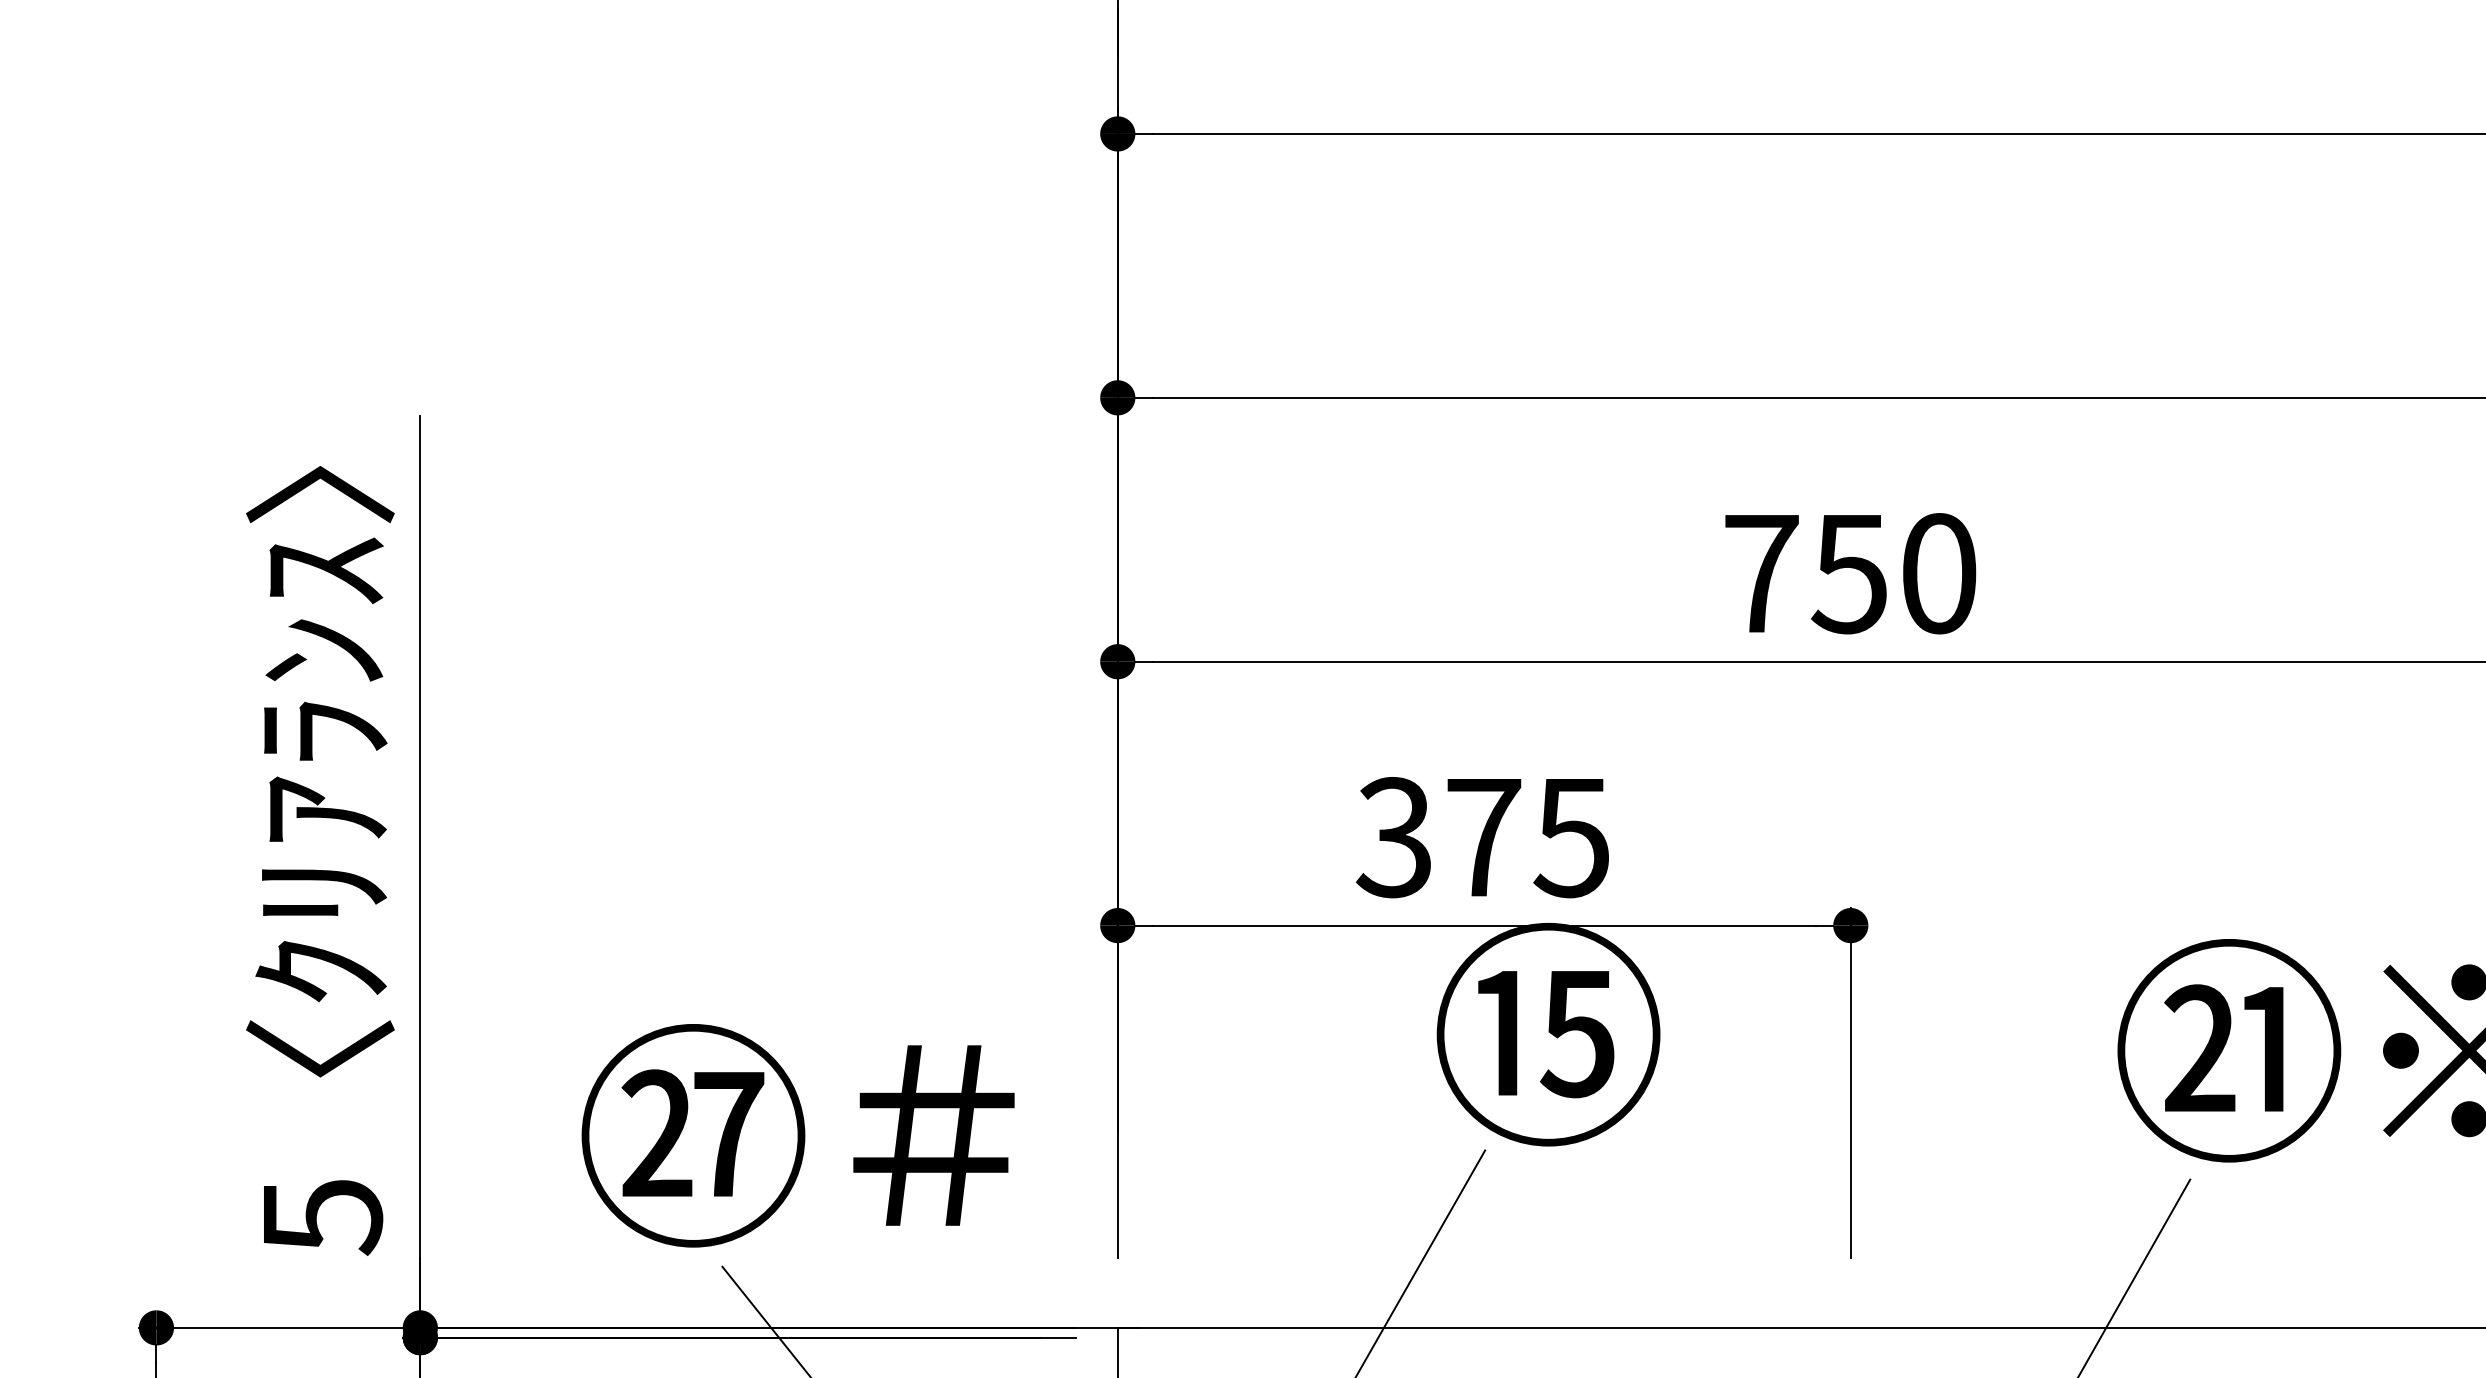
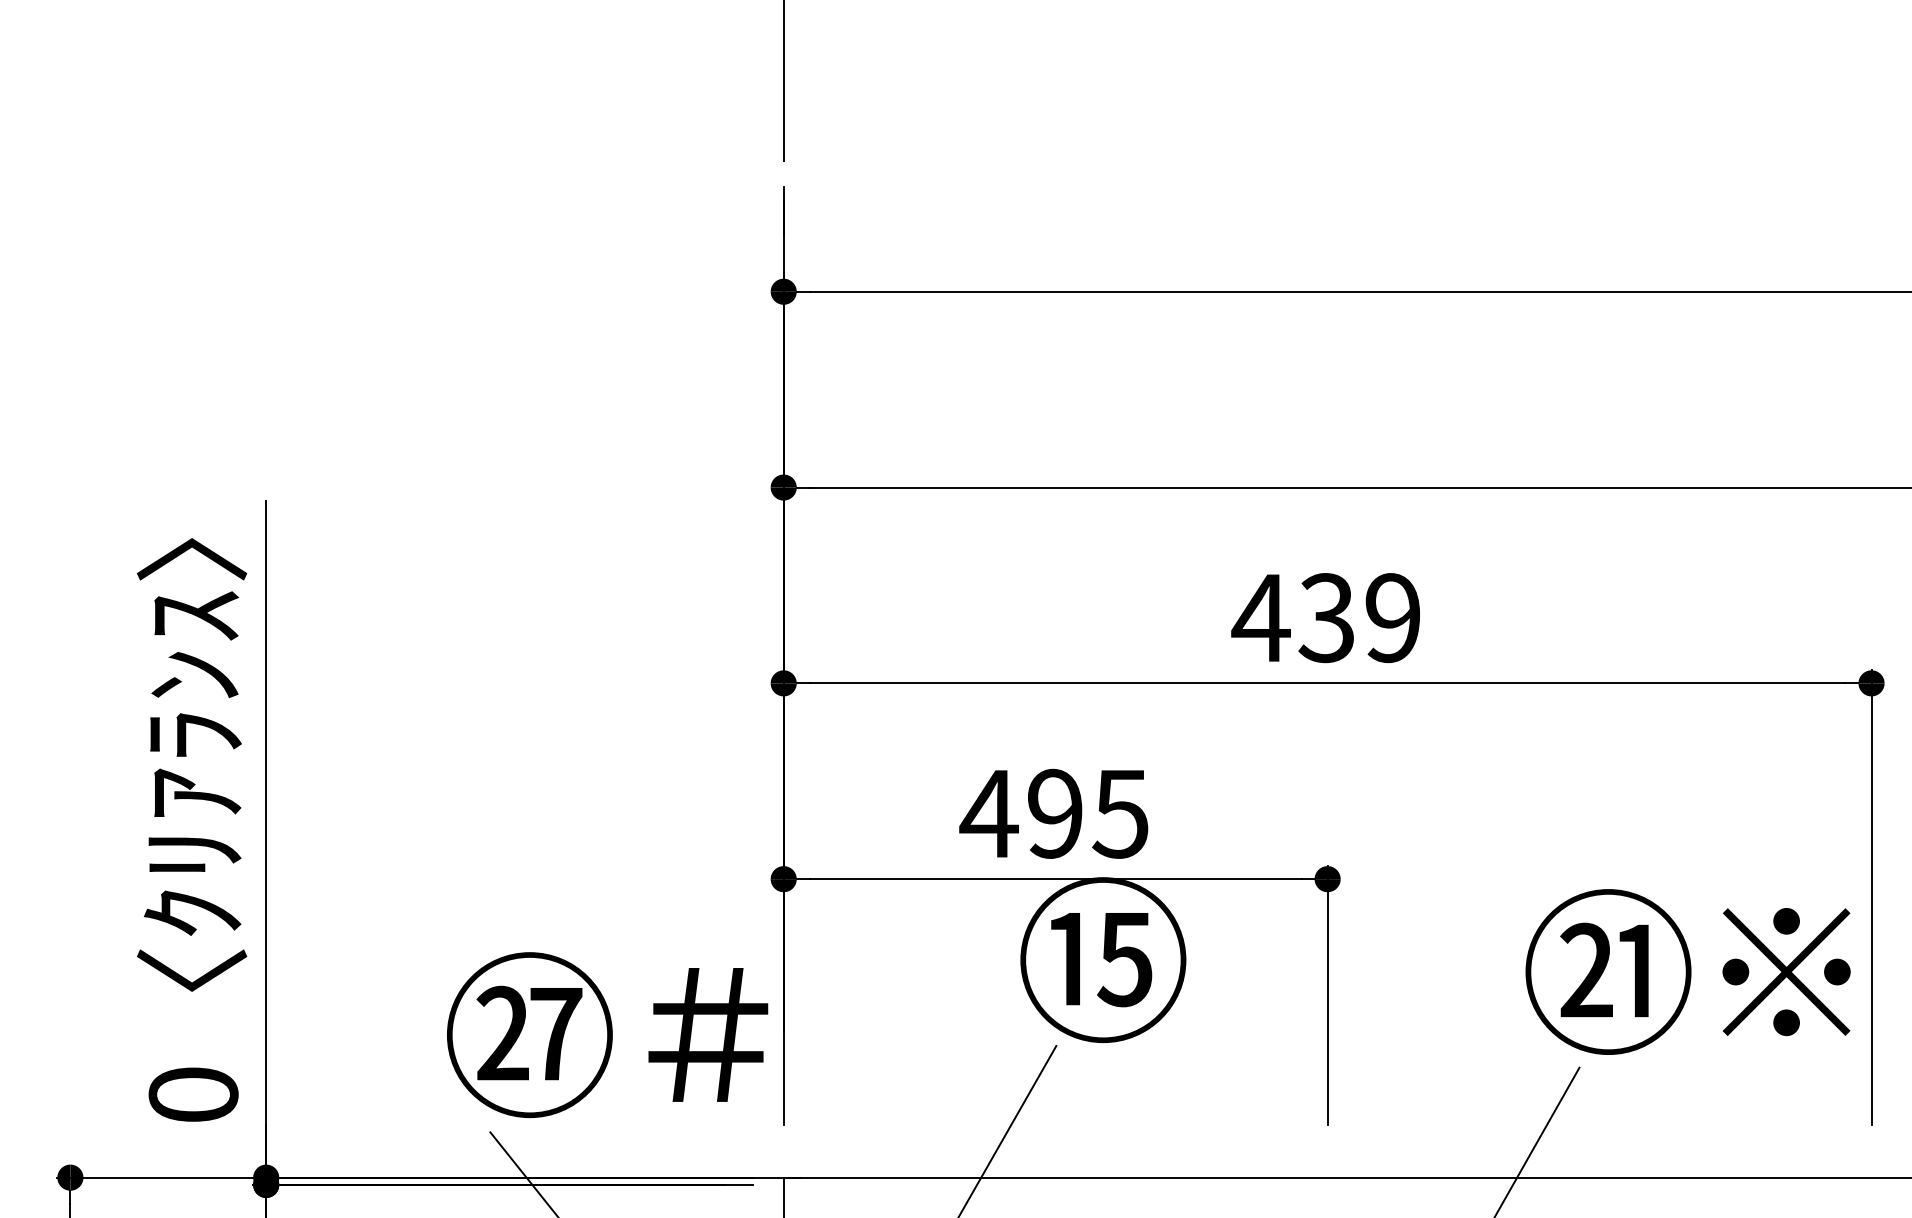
text: (1847, 574) -> (1325, 618), 750 -> 439
text: (1436, 837) -> (1020, 813), 375 -> 495
text: (798, 1136) -> (607, 1035), moved
text: (322, 1217) -> (193, 1095), 5 -> 0

